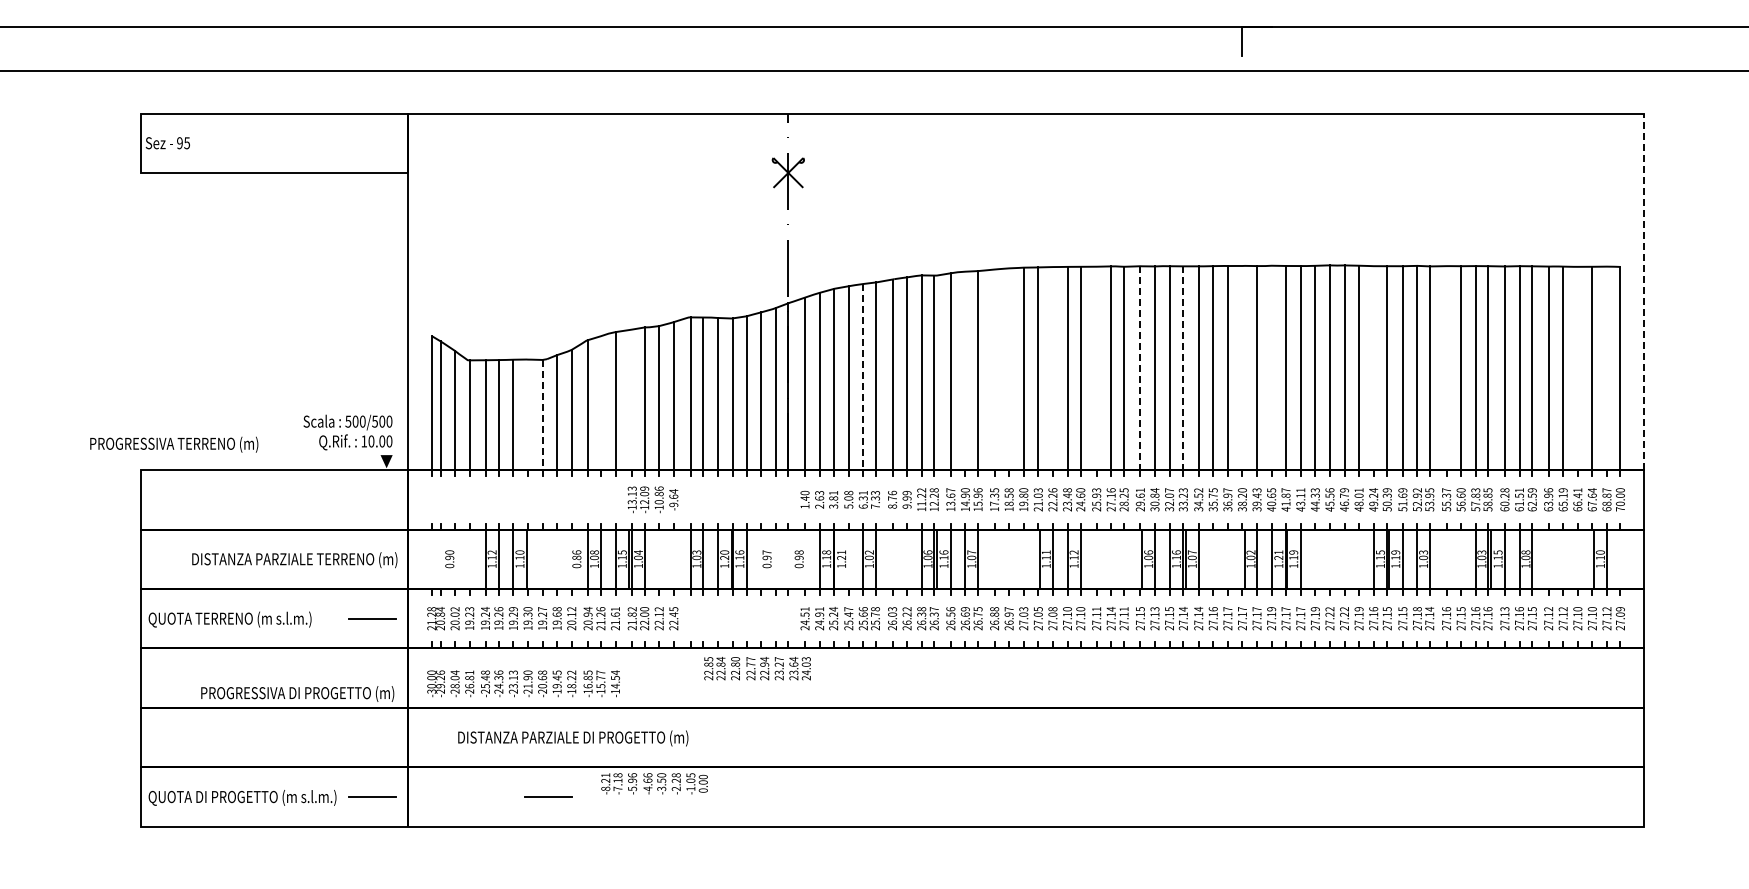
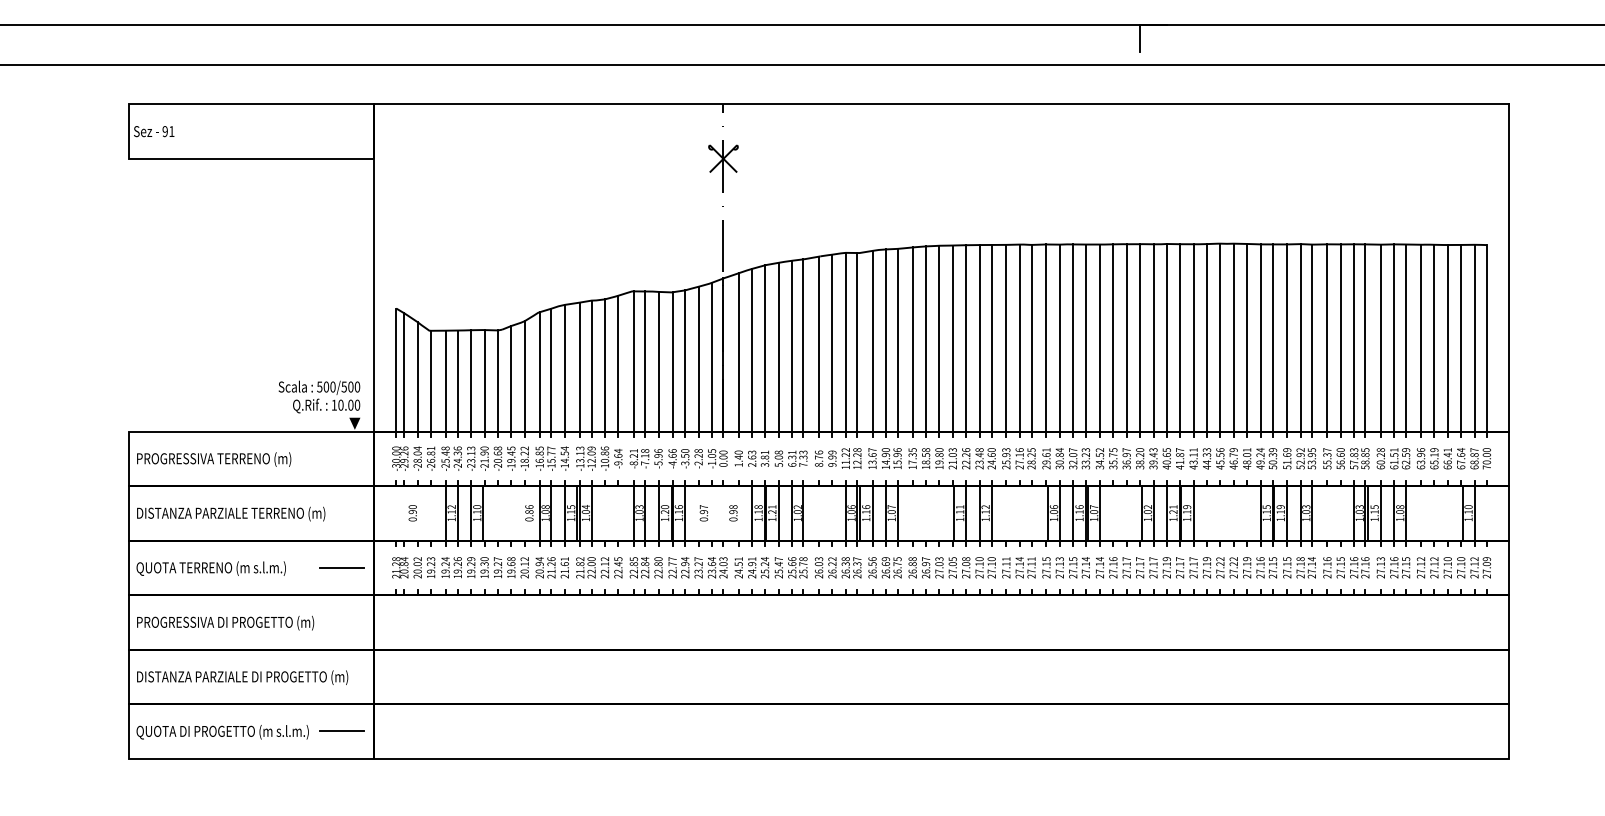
text: (187, 143) -> (172, 131), 95 -> 91
line: (1644, 291) -> (1508, 267), dashed -> solid
line: (1271, 367) -> (1166, 337), added
line: (1052, 368) -> (965, 338), added
line: (1096, 368) -> (1006, 338), added
line: (1140, 368) -> (1046, 338), dashed -> solid
line: (1183, 368) -> (1086, 338), dashed -> solid
line: (1242, 368) -> (1140, 338), added
line: (1373, 368) -> (1260, 338), added
line: (1446, 368) -> (1327, 338), added
line: (1577, 368) -> (1447, 338), added
line: (1606, 368) -> (1474, 338), added
line: (994, 369) -> (912, 339), added
line: (1009, 369) -> (926, 339), added
line: (965, 370) -> (885, 340), added
line: (863, 377) -> (792, 346), dashed -> solid
line: (632, 399) -> (580, 366), added
line: (600, 403) -> (551, 370), added
line: (528, 414) -> (485, 380), added
line: (542, 415) -> (497, 381), dashed -> solid
text: (174, 444) -> (214, 459), moved
line: (848, 558) -> (778, 512), added
text: (294, 560) -> (230, 514), moved
text: (757, 668) -> (678, 567), moved
text: (523, 683) -> (480, 458), moved
text: (297, 693) -> (225, 622), moved
text: (573, 738) -> (242, 677), moved
text: (654, 783) -> (678, 458), moved
line: (548, 796) -> (503, 730), removed

